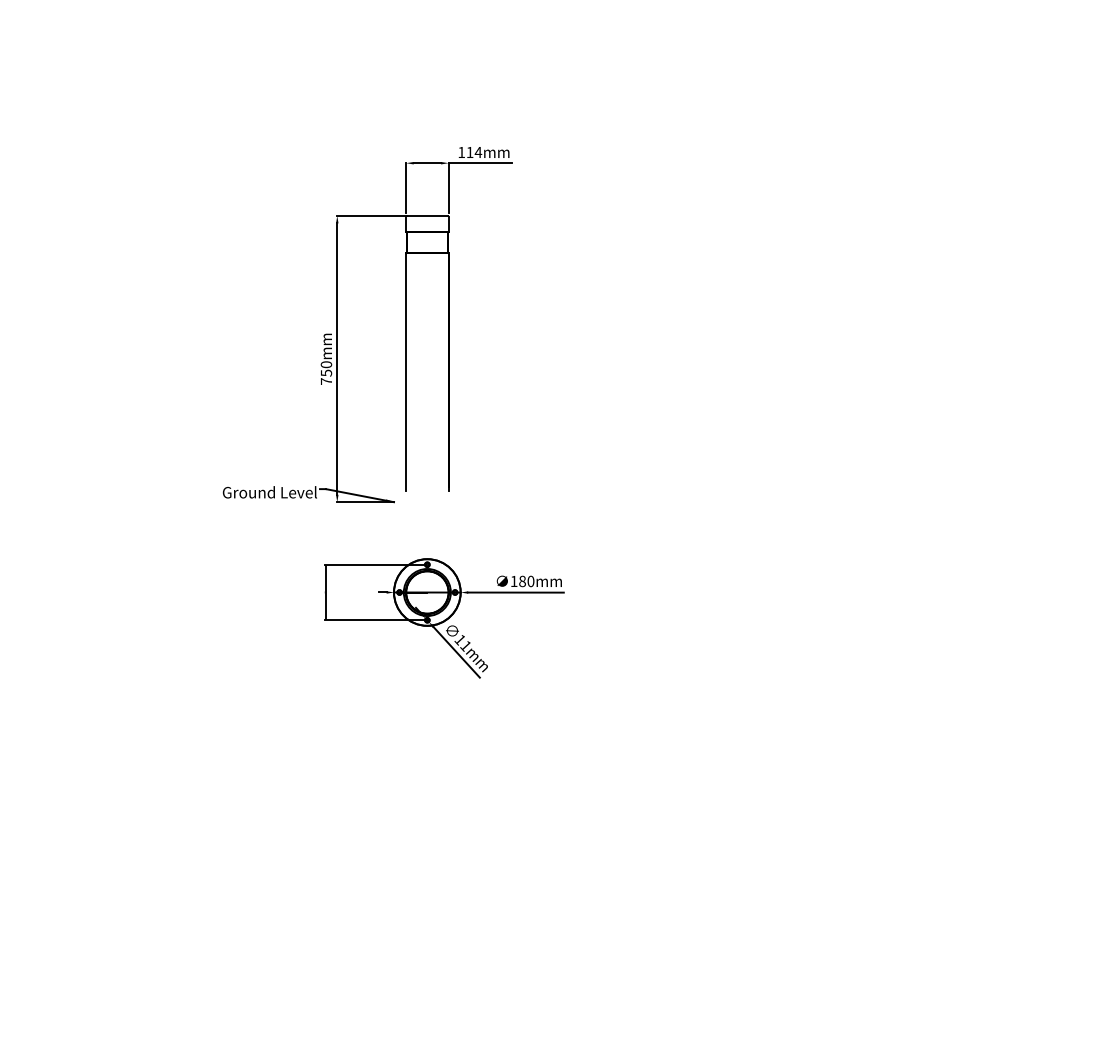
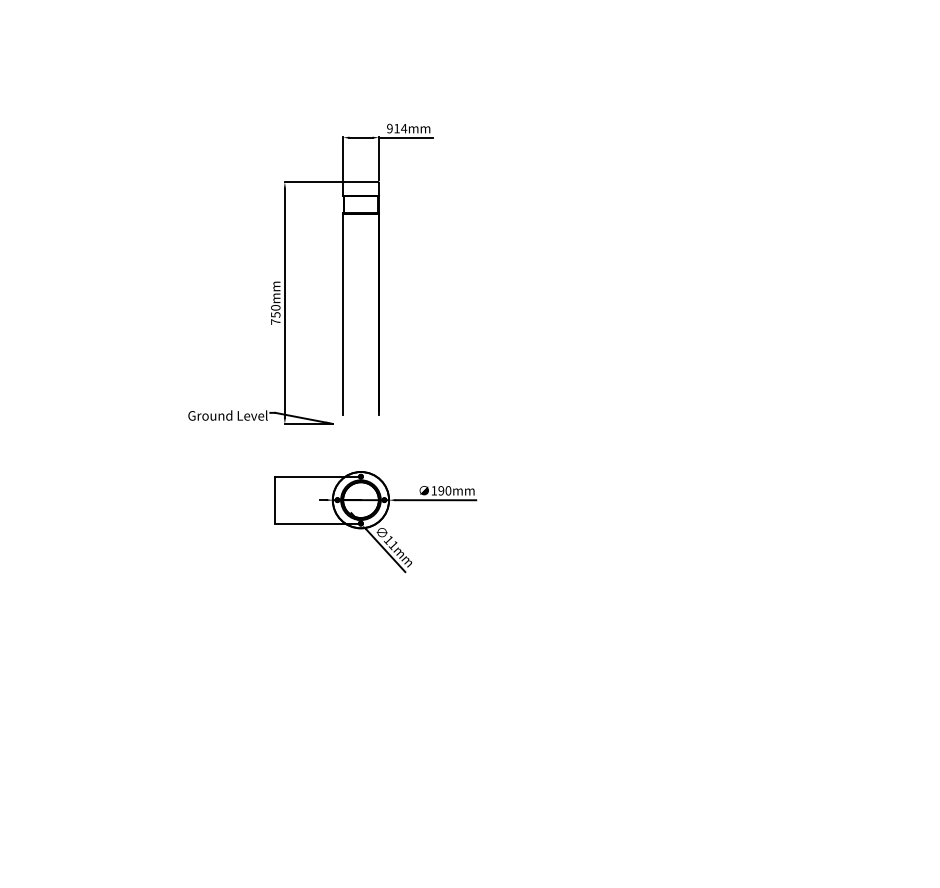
text: (461, 152) -> (389, 128), 114mm -> 914mm
text: (522, 581) -> (441, 490), 180mm -> 190mm

